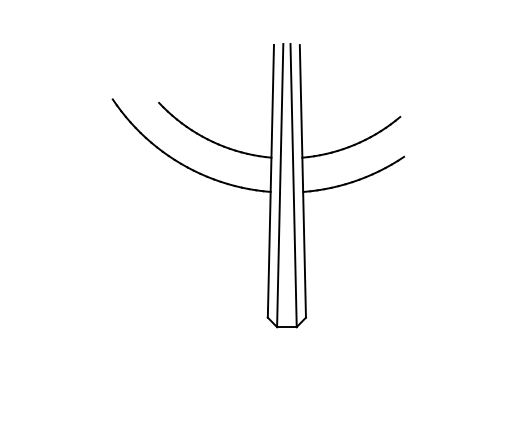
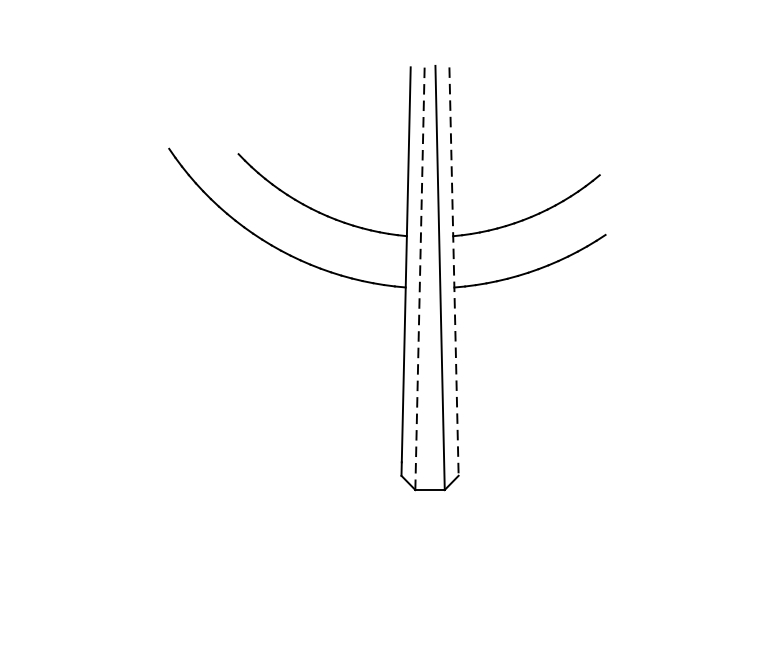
line: (302, 181) -> (453, 271), solid -> dashed
line: (280, 185) -> (420, 277), solid -> dashed

